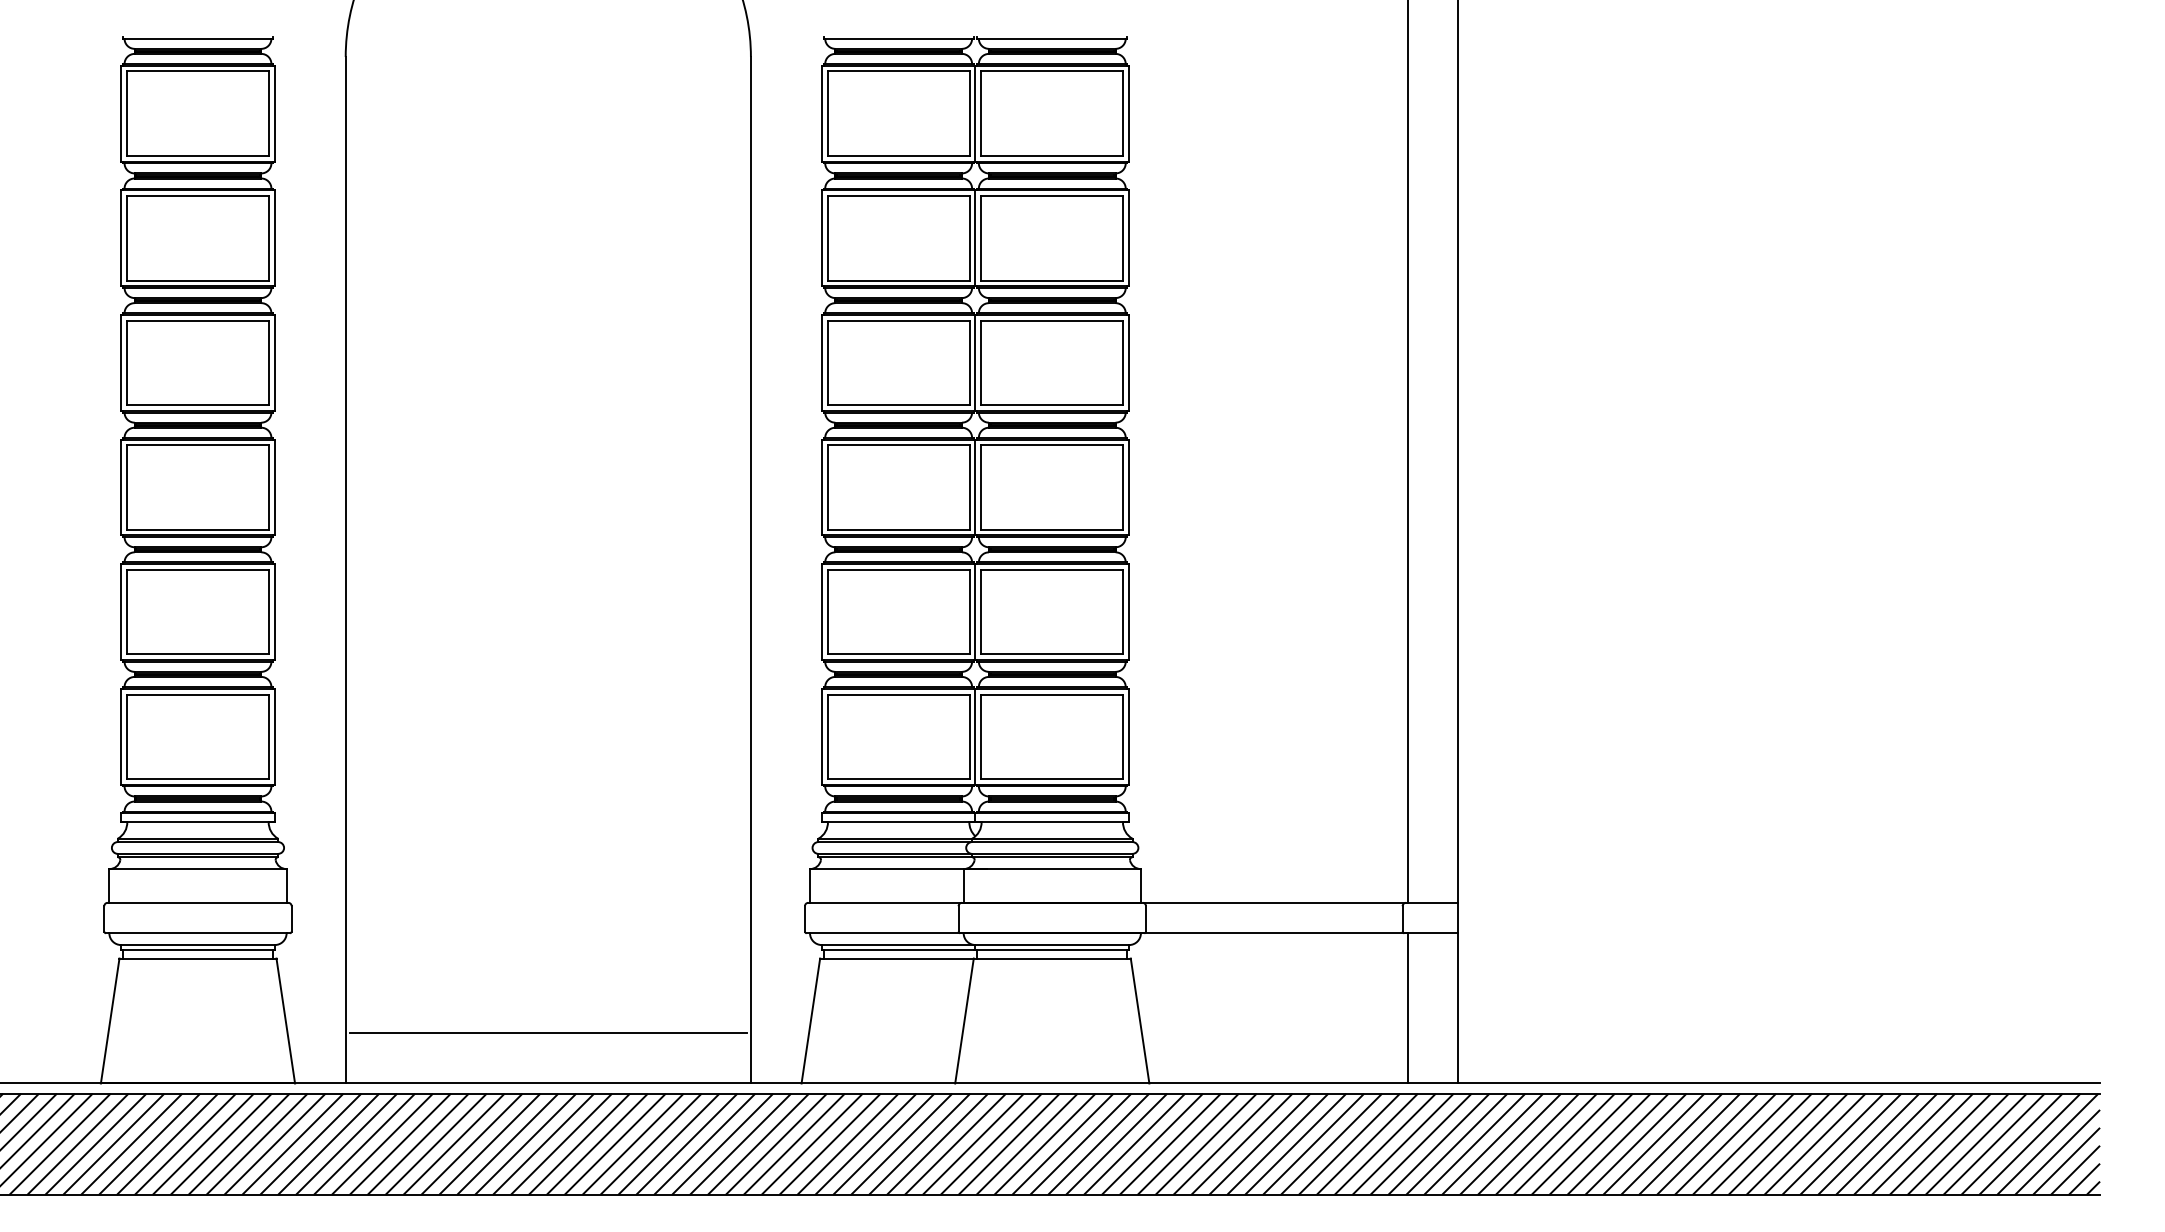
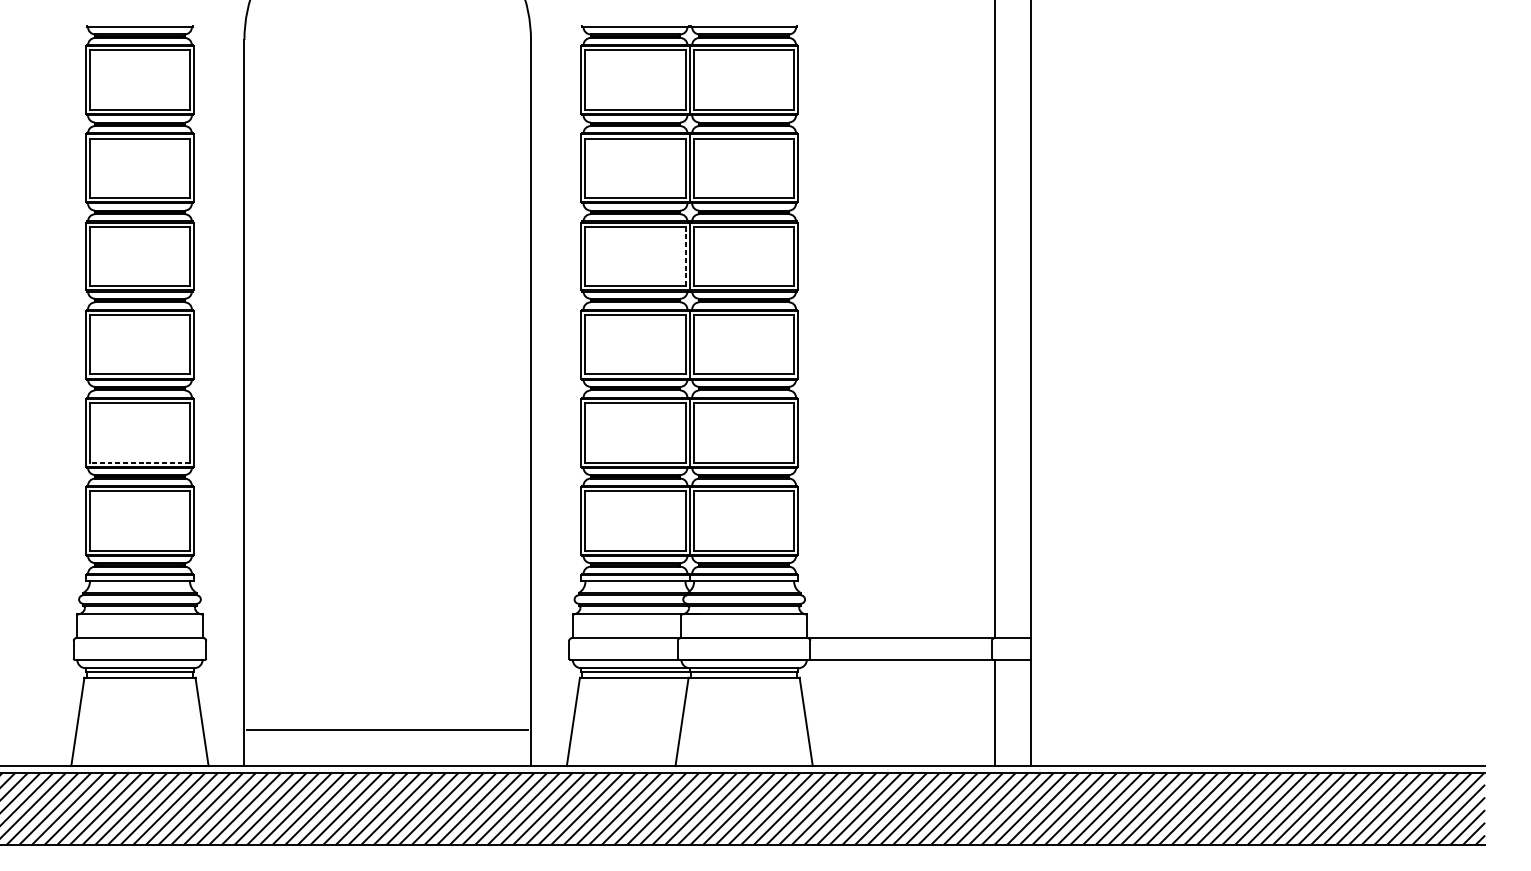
line: (969, 363) -> (685, 256), solid -> dashed
line: (197, 654) -> (139, 462), solid -> dashed

